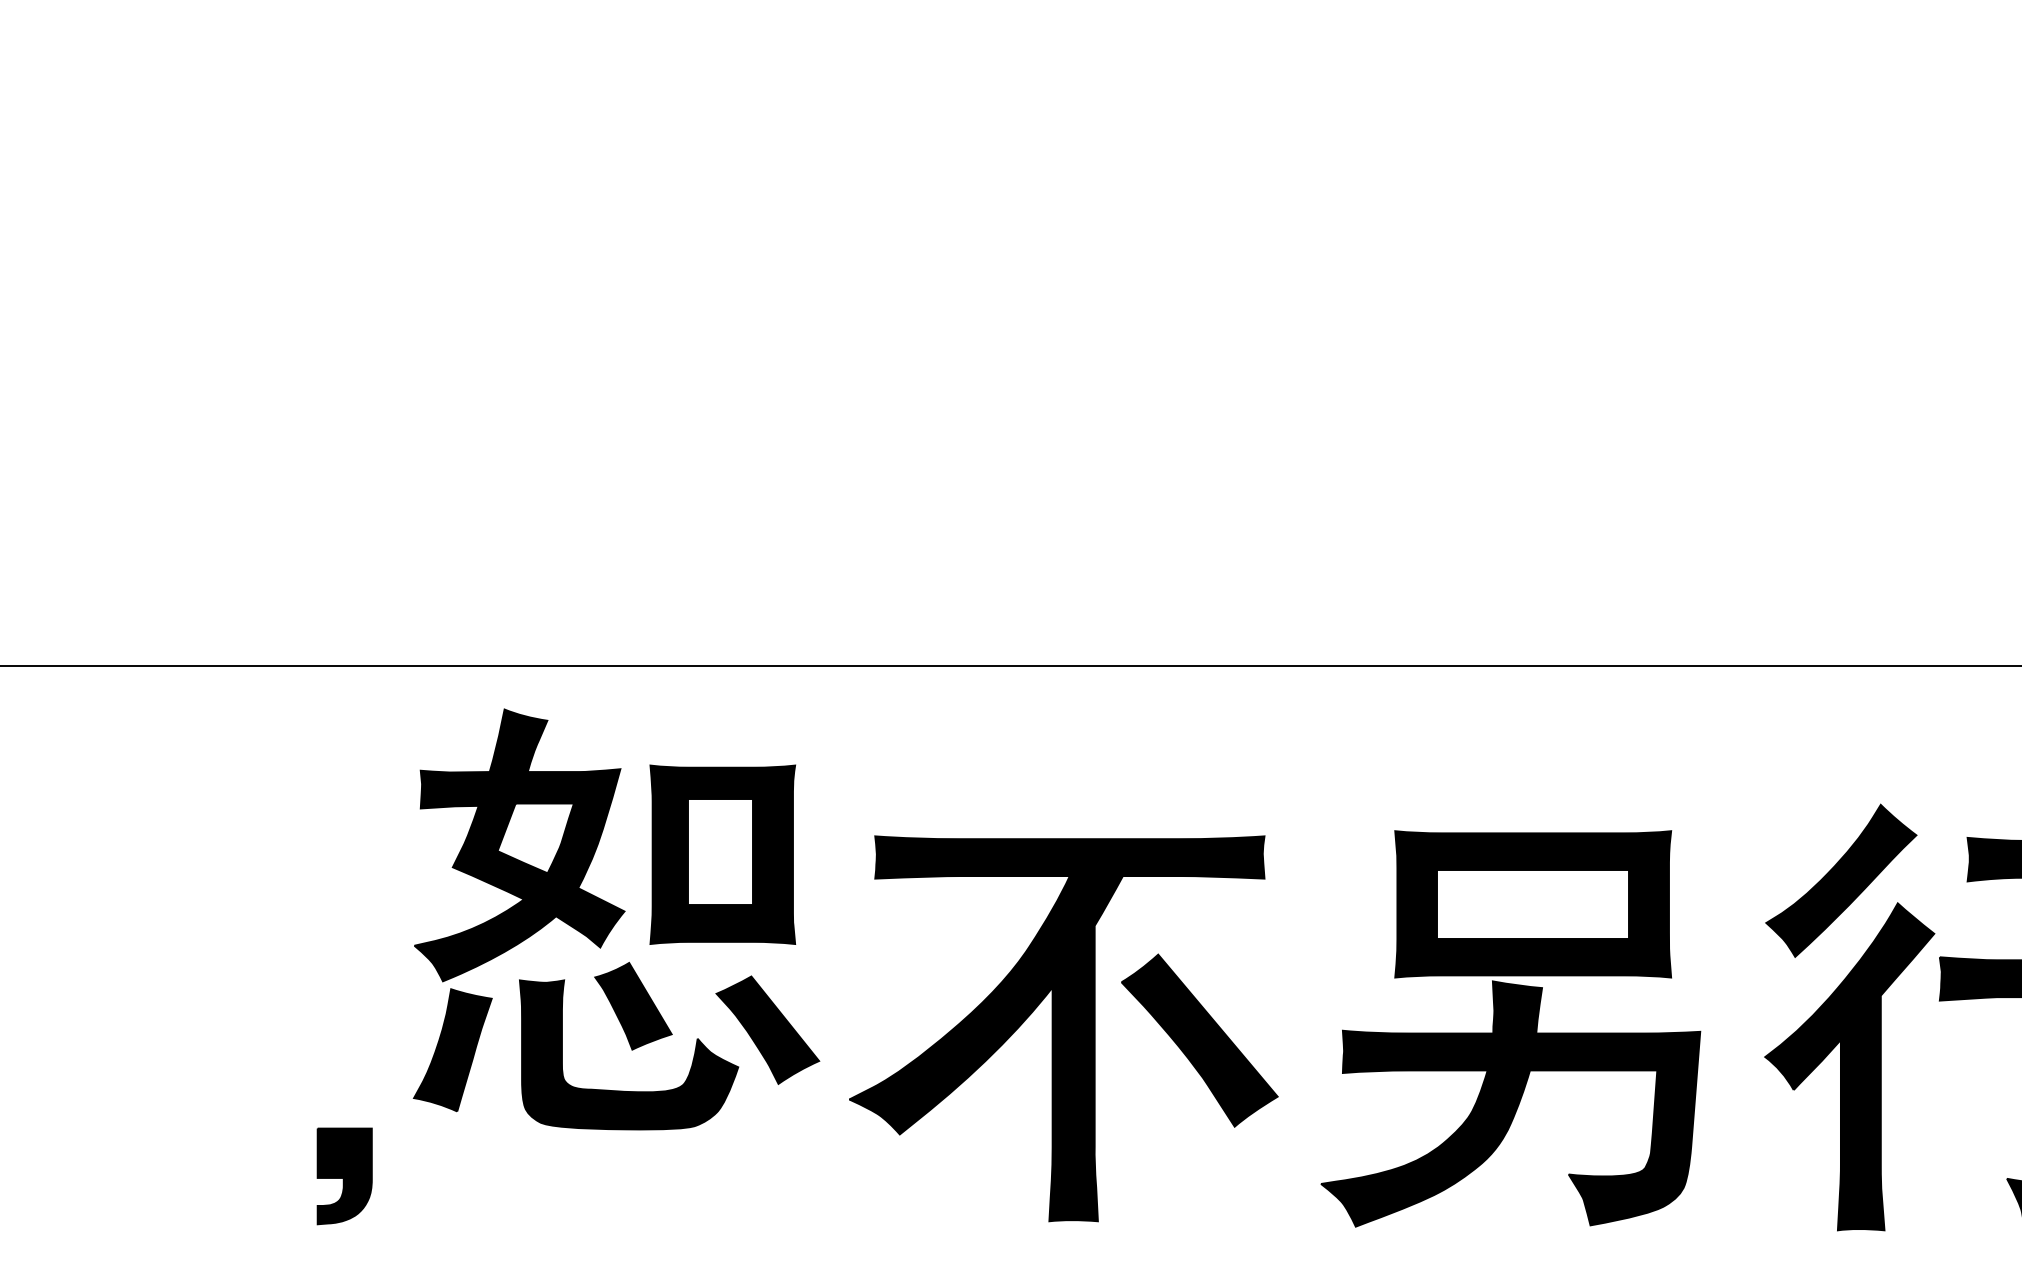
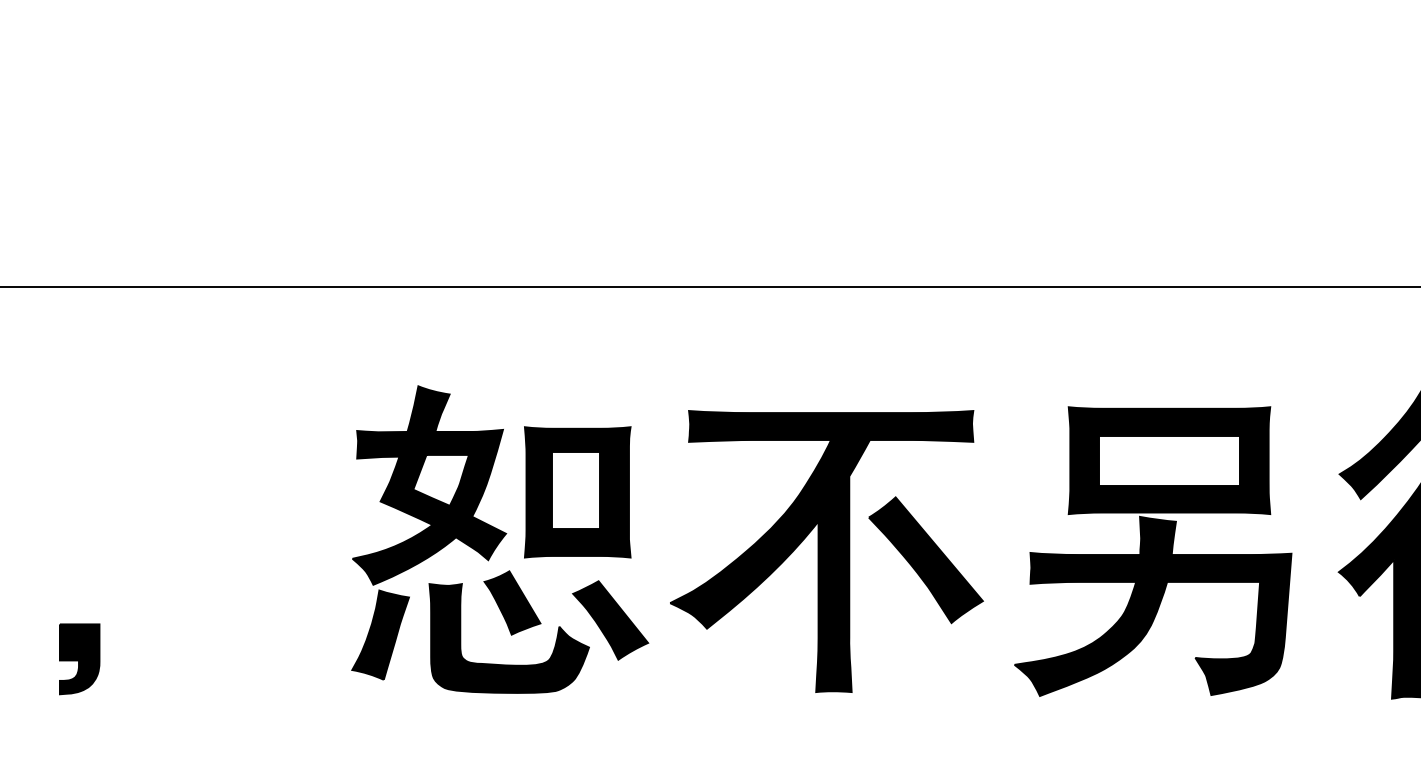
part: (616, 919) -> (500, 539), moved
part: (344, 1176) -> (79, 659), moved

